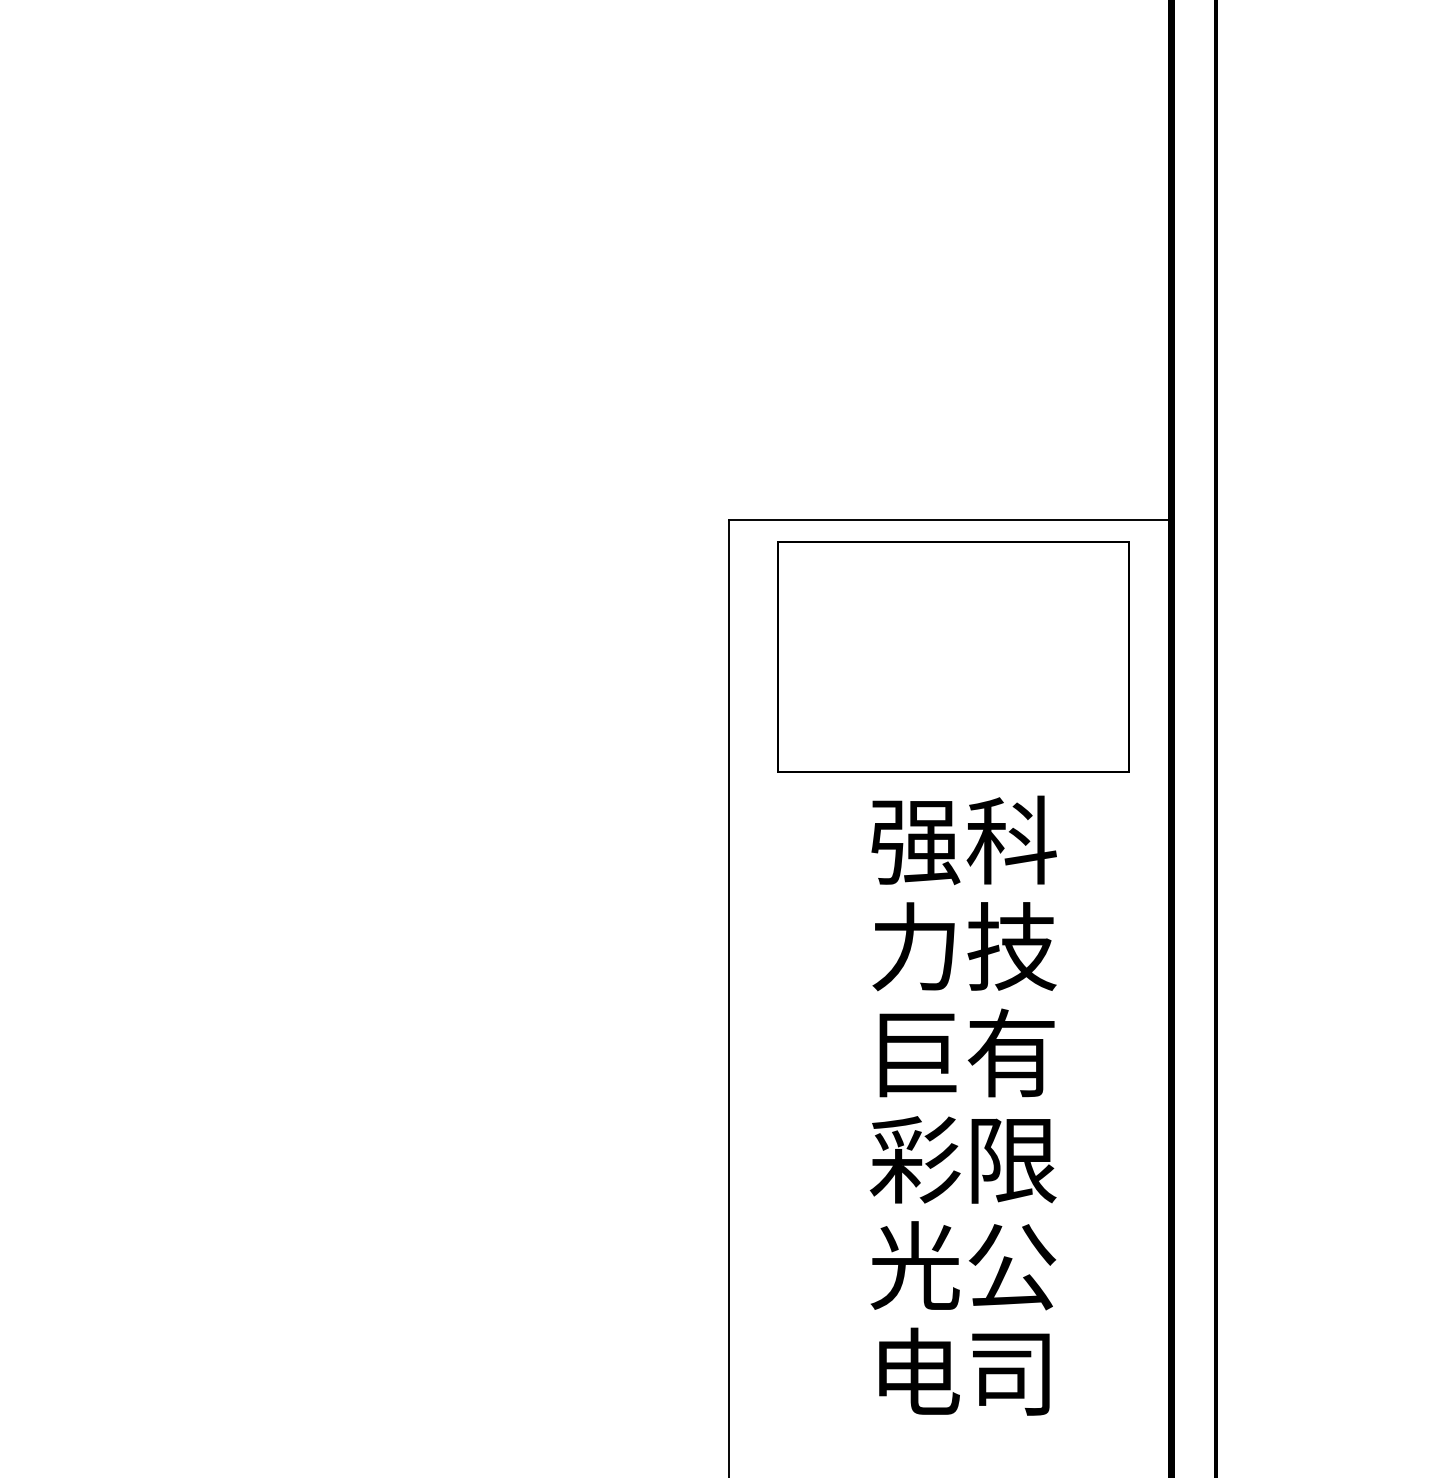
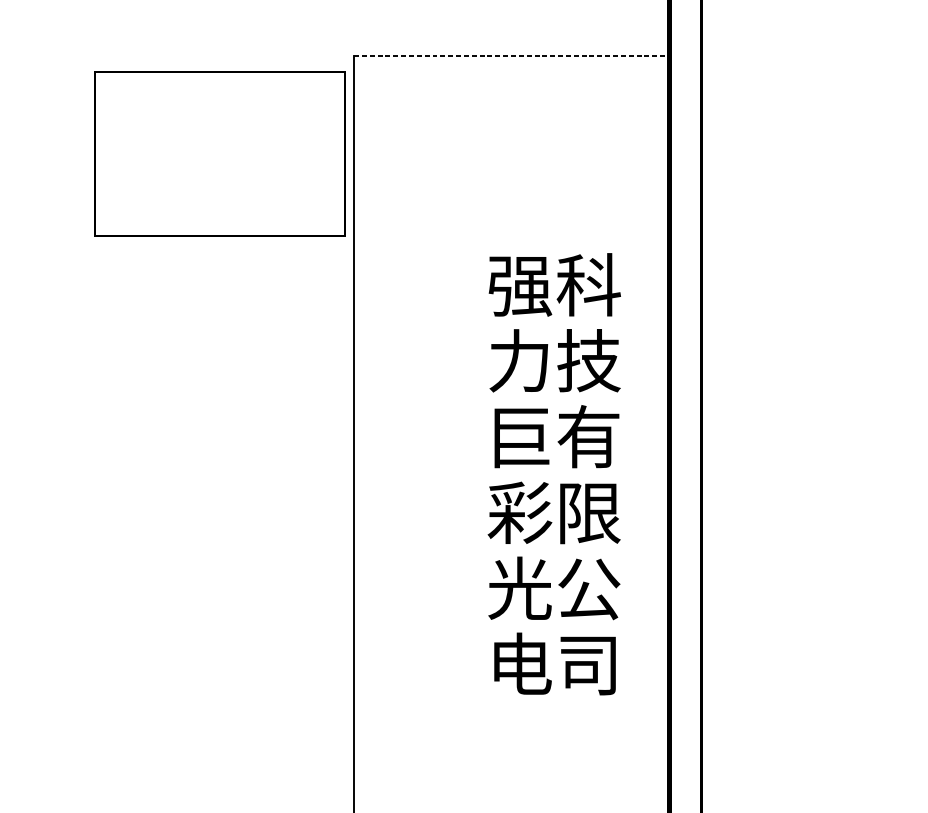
line: (949, 519) -> (511, 56), solid -> dashed
part: (953, 656) -> (219, 153), moved
text: (963, 1105) -> (554, 474), moved

